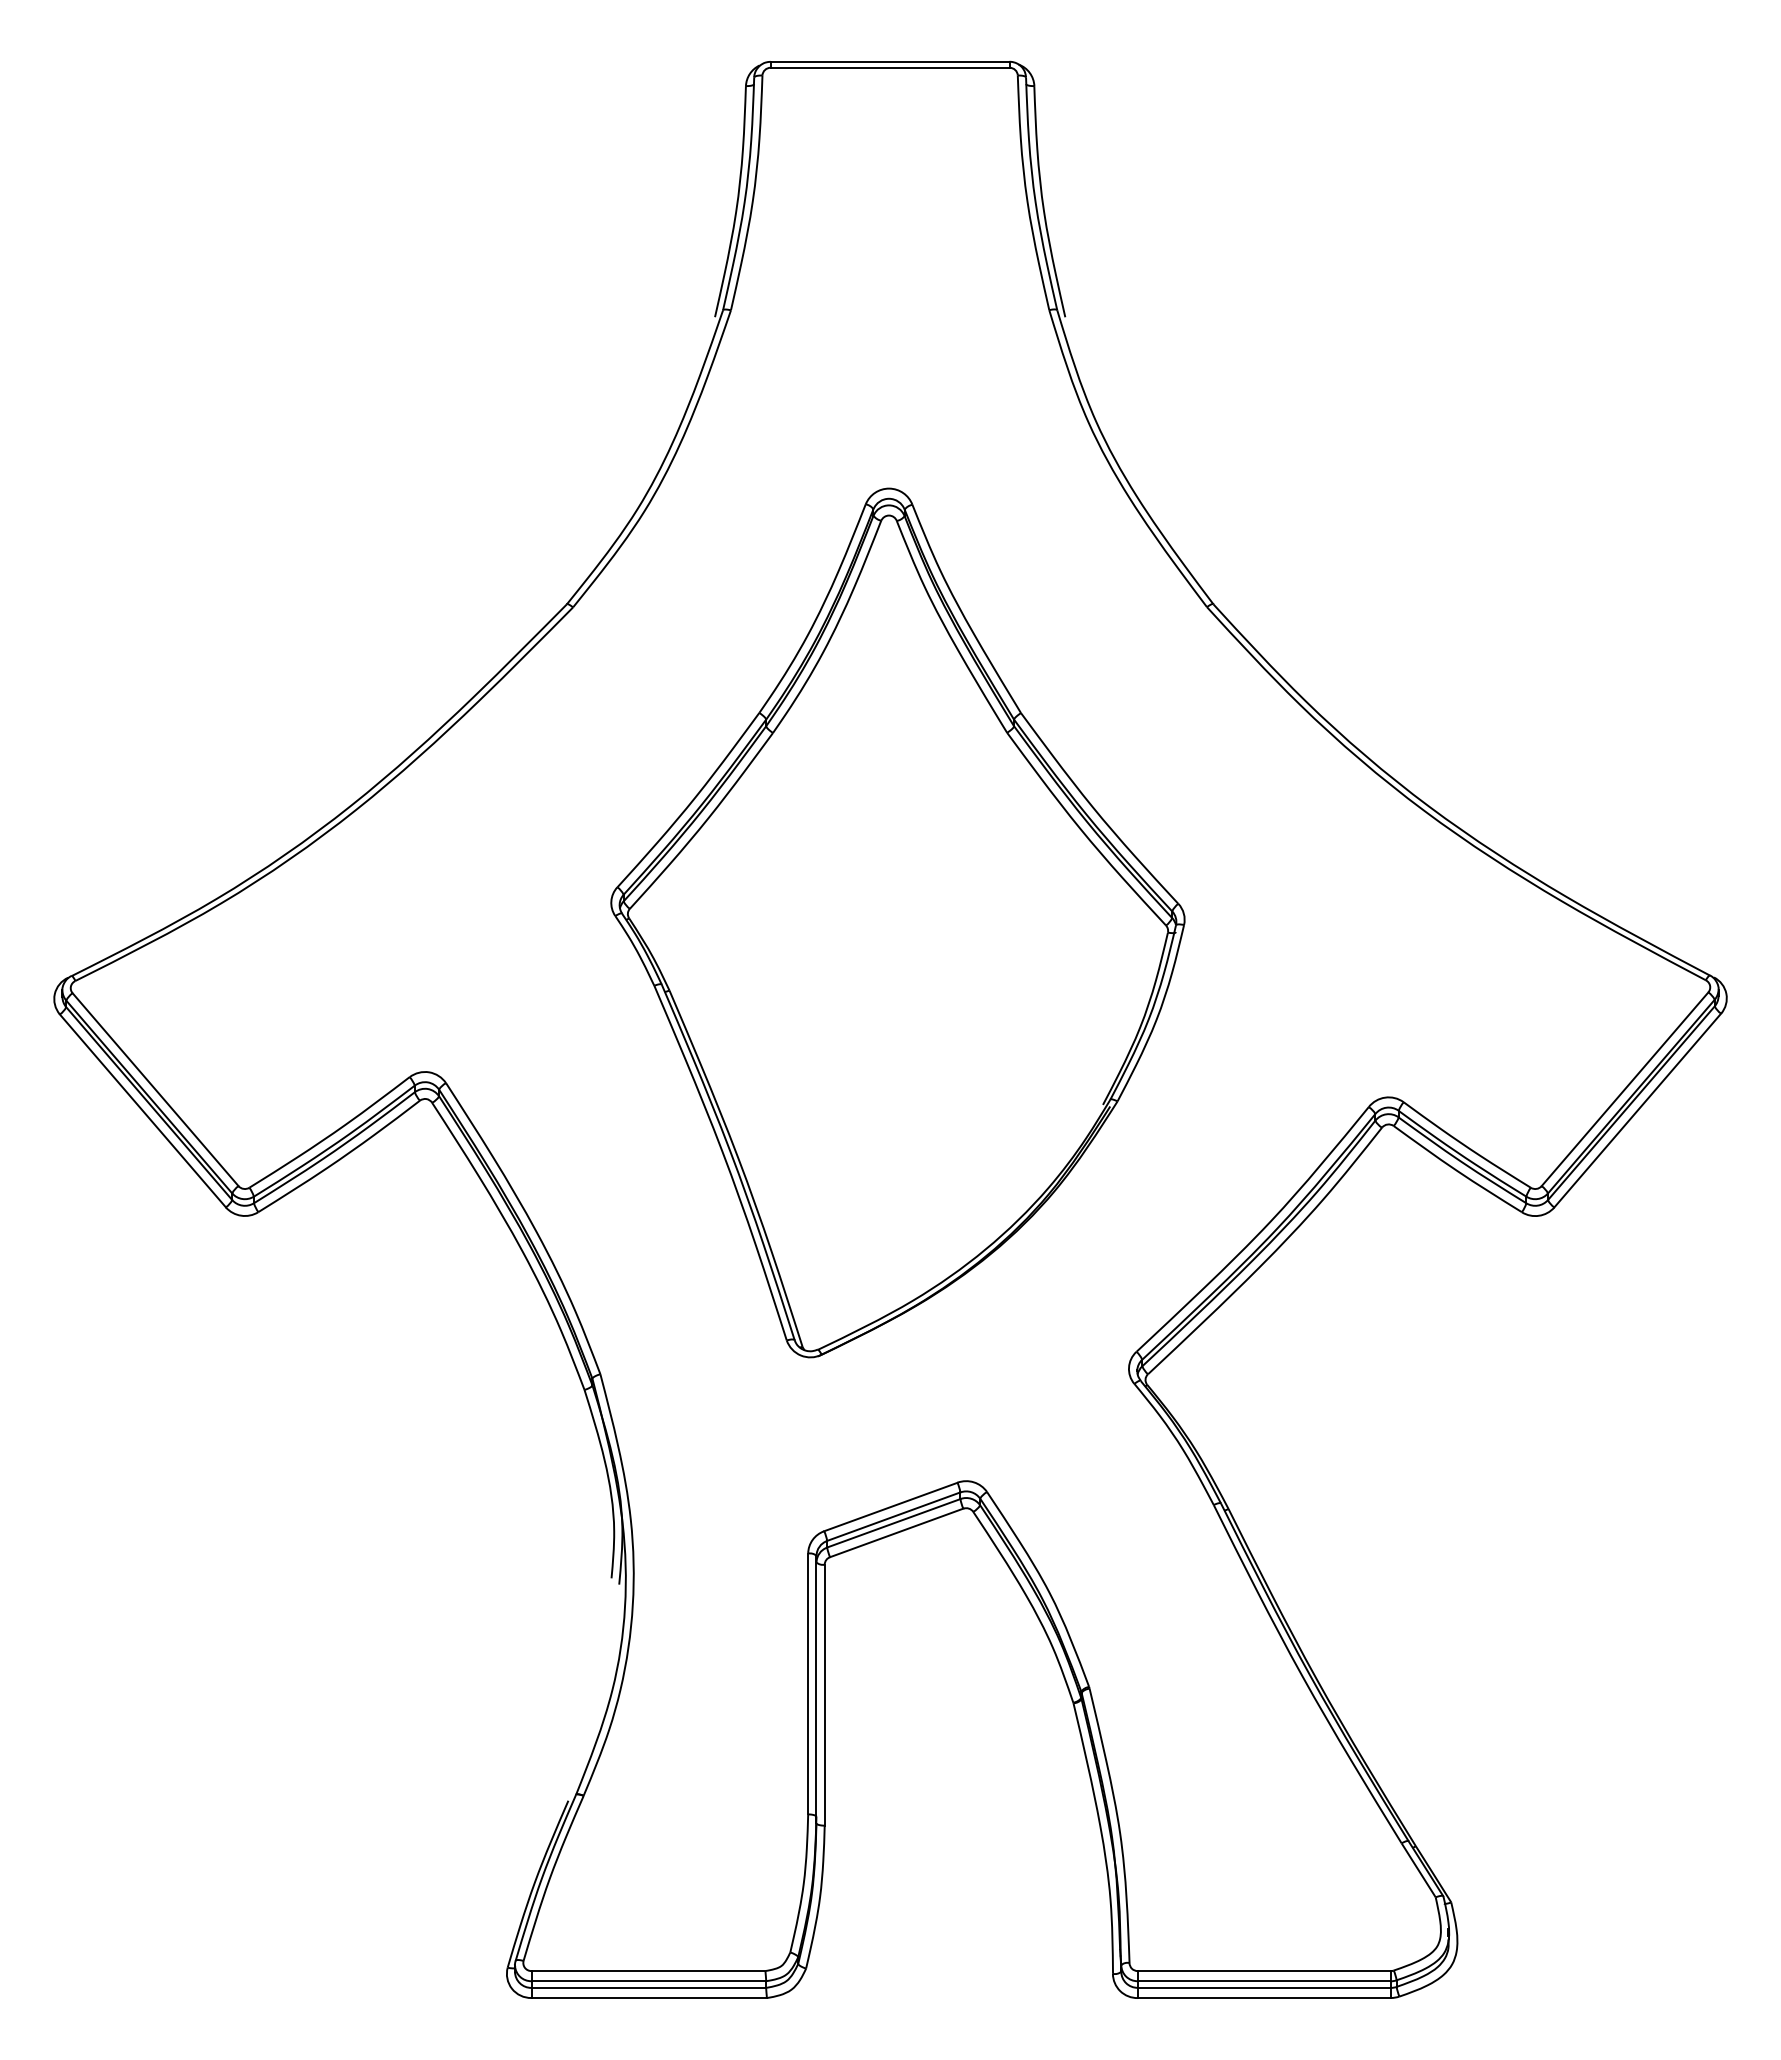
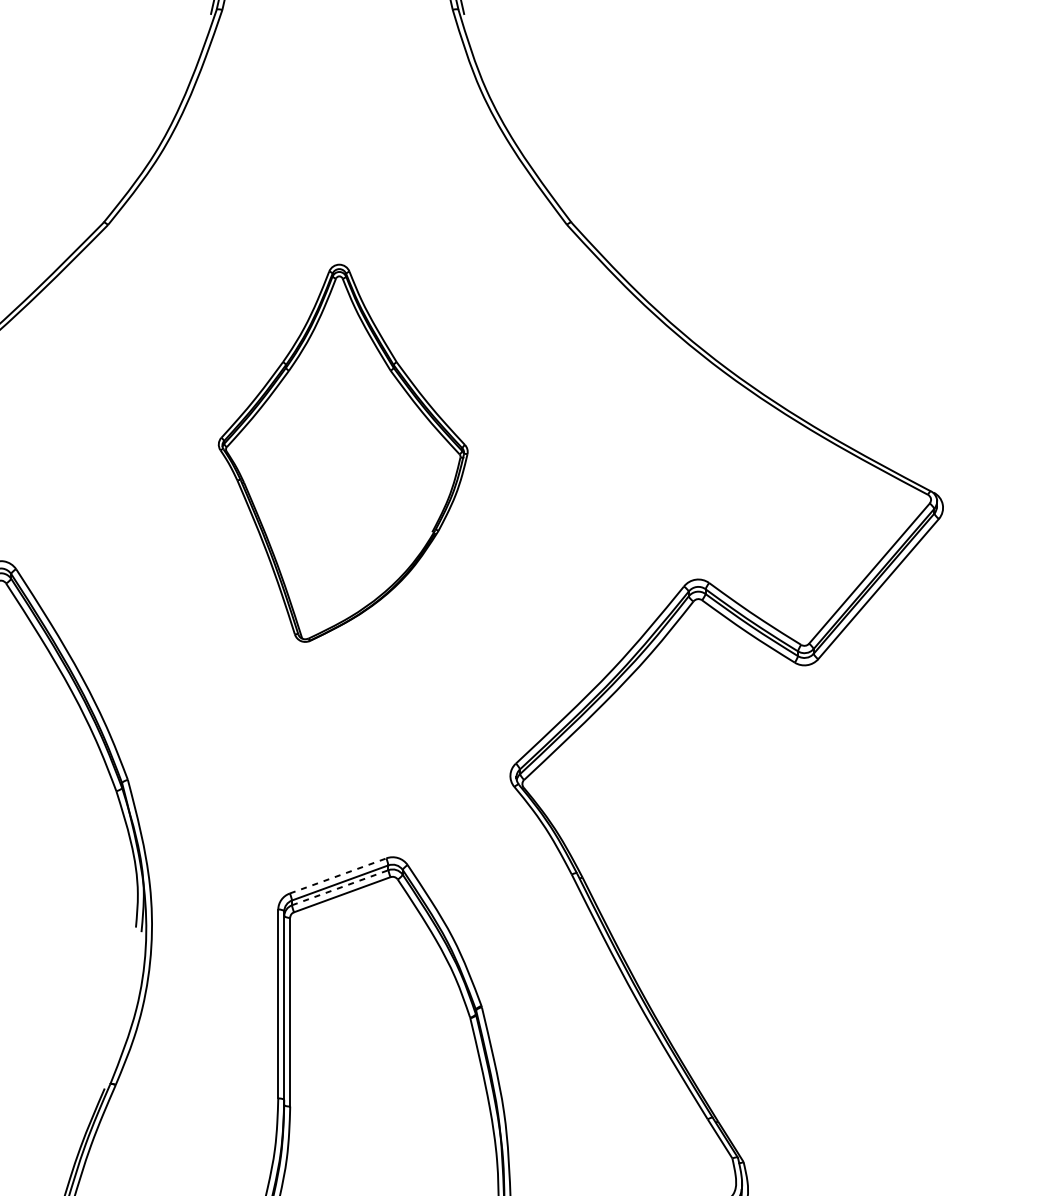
part: (897, 922) -> (342, 452), size x0.6
line: (890, 1507) -> (337, 876), solid -> dashed
line: (893, 1523) -> (340, 887), solid -> dashed

